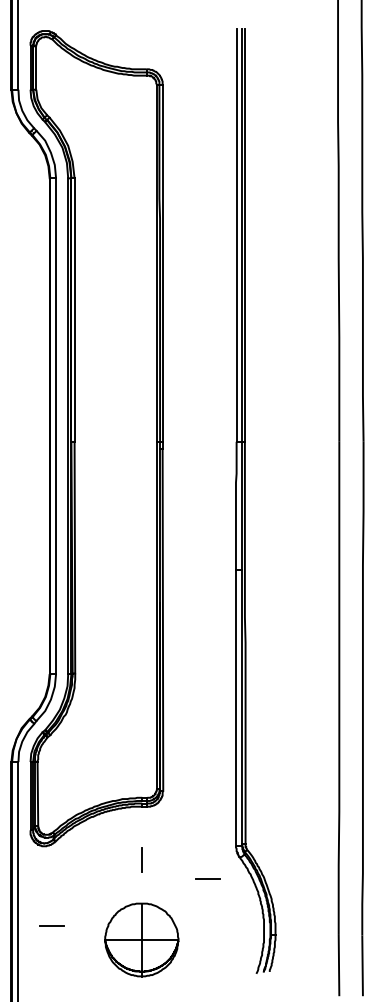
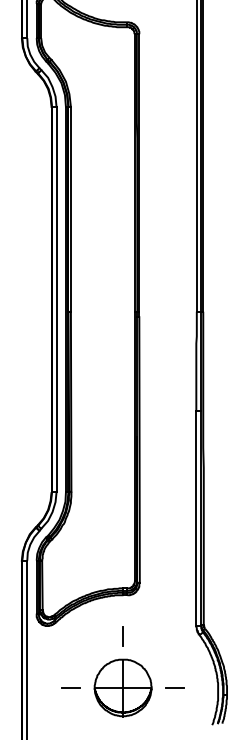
line: (207, 878) -> (174, 687), moved
line: (51, 925) -> (70, 687), moved
part: (141, 939) -> (122, 687), moved

